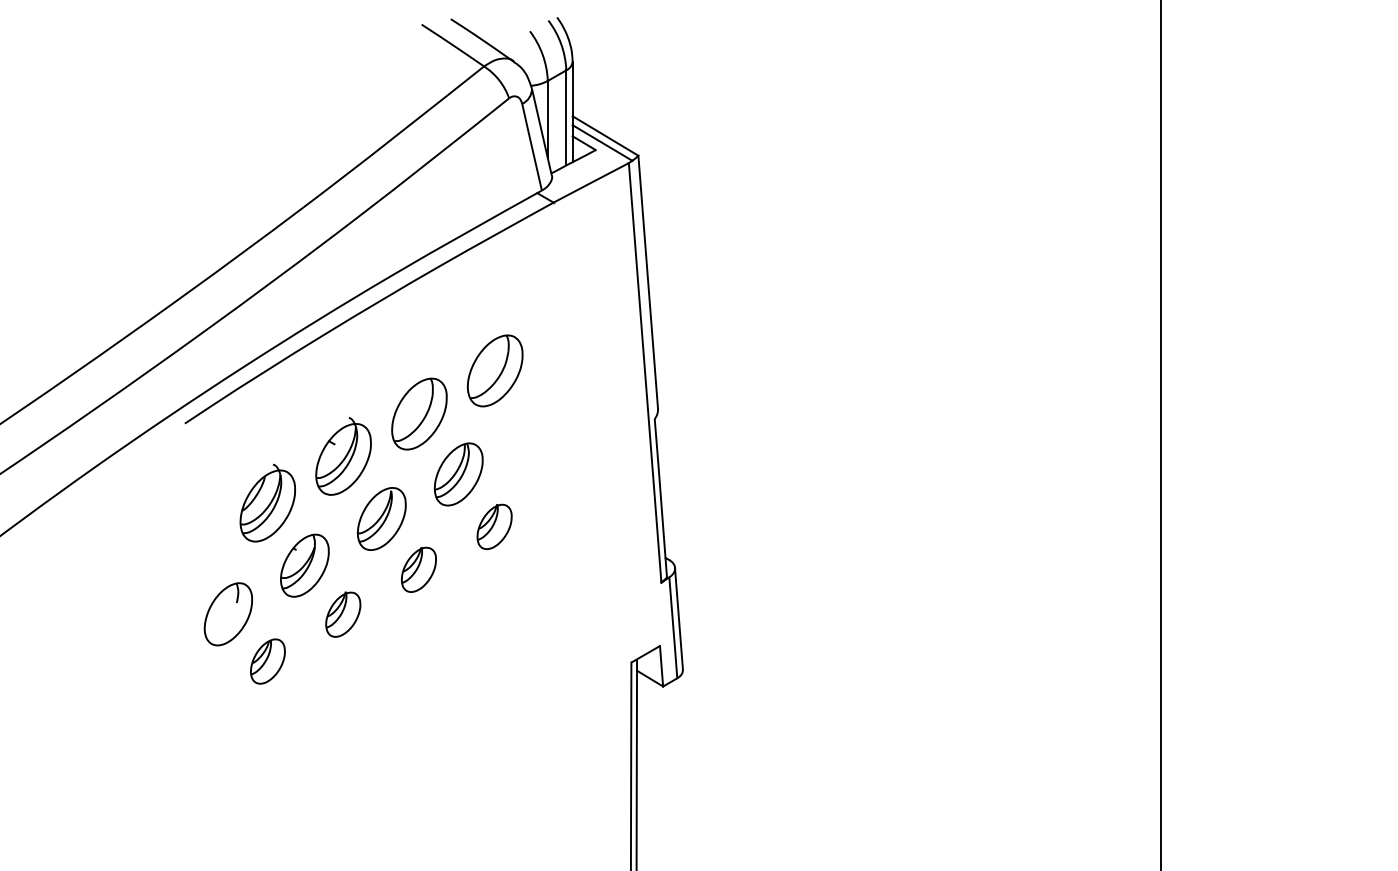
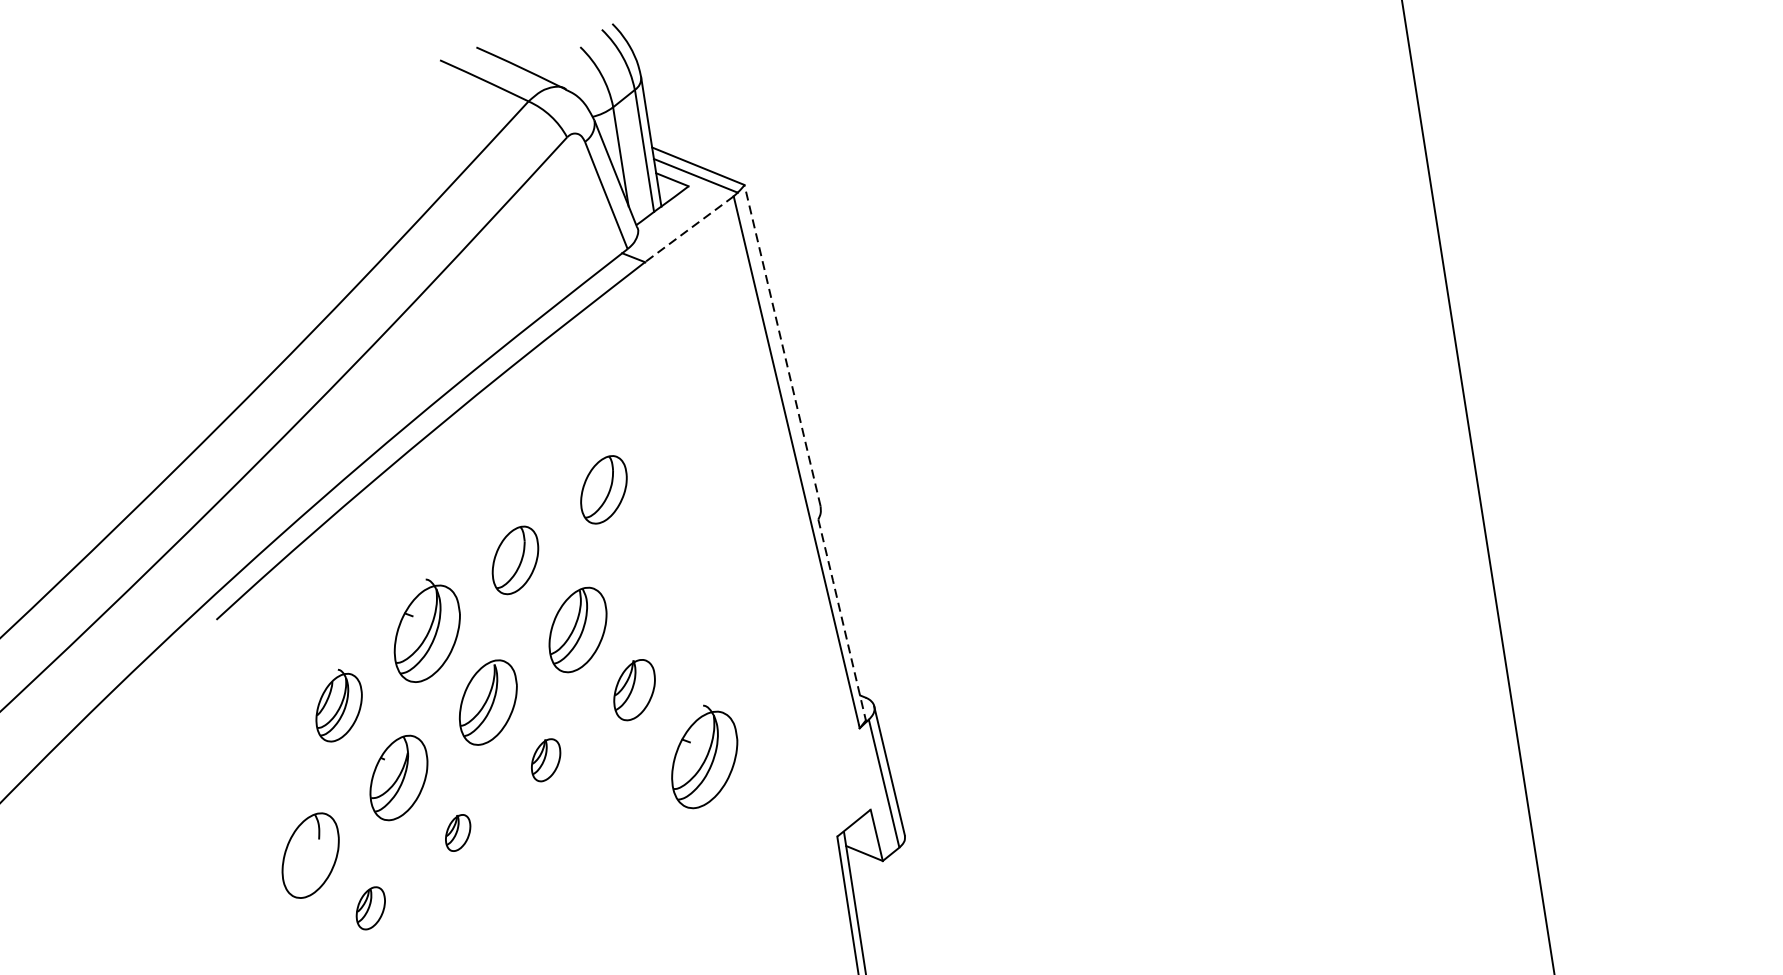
line: (591, 182) -> (689, 228), solid -> dashed
line: (648, 281) -> (782, 344), solid -> dashed
part: (494, 370) -> (602, 489), size x0.7
part: (419, 413) -> (515, 559), size x0.7
line: (660, 498) -> (841, 620), solid -> dashed
part: (267, 502) -> (338, 704), size x0.7
part: (418, 569) -> (545, 760), size x0.7
part: (539, 585) -> (703, 756), added
part: (343, 614) -> (458, 832), size x0.6
part: (267, 661) -> (370, 908), size x0.7

